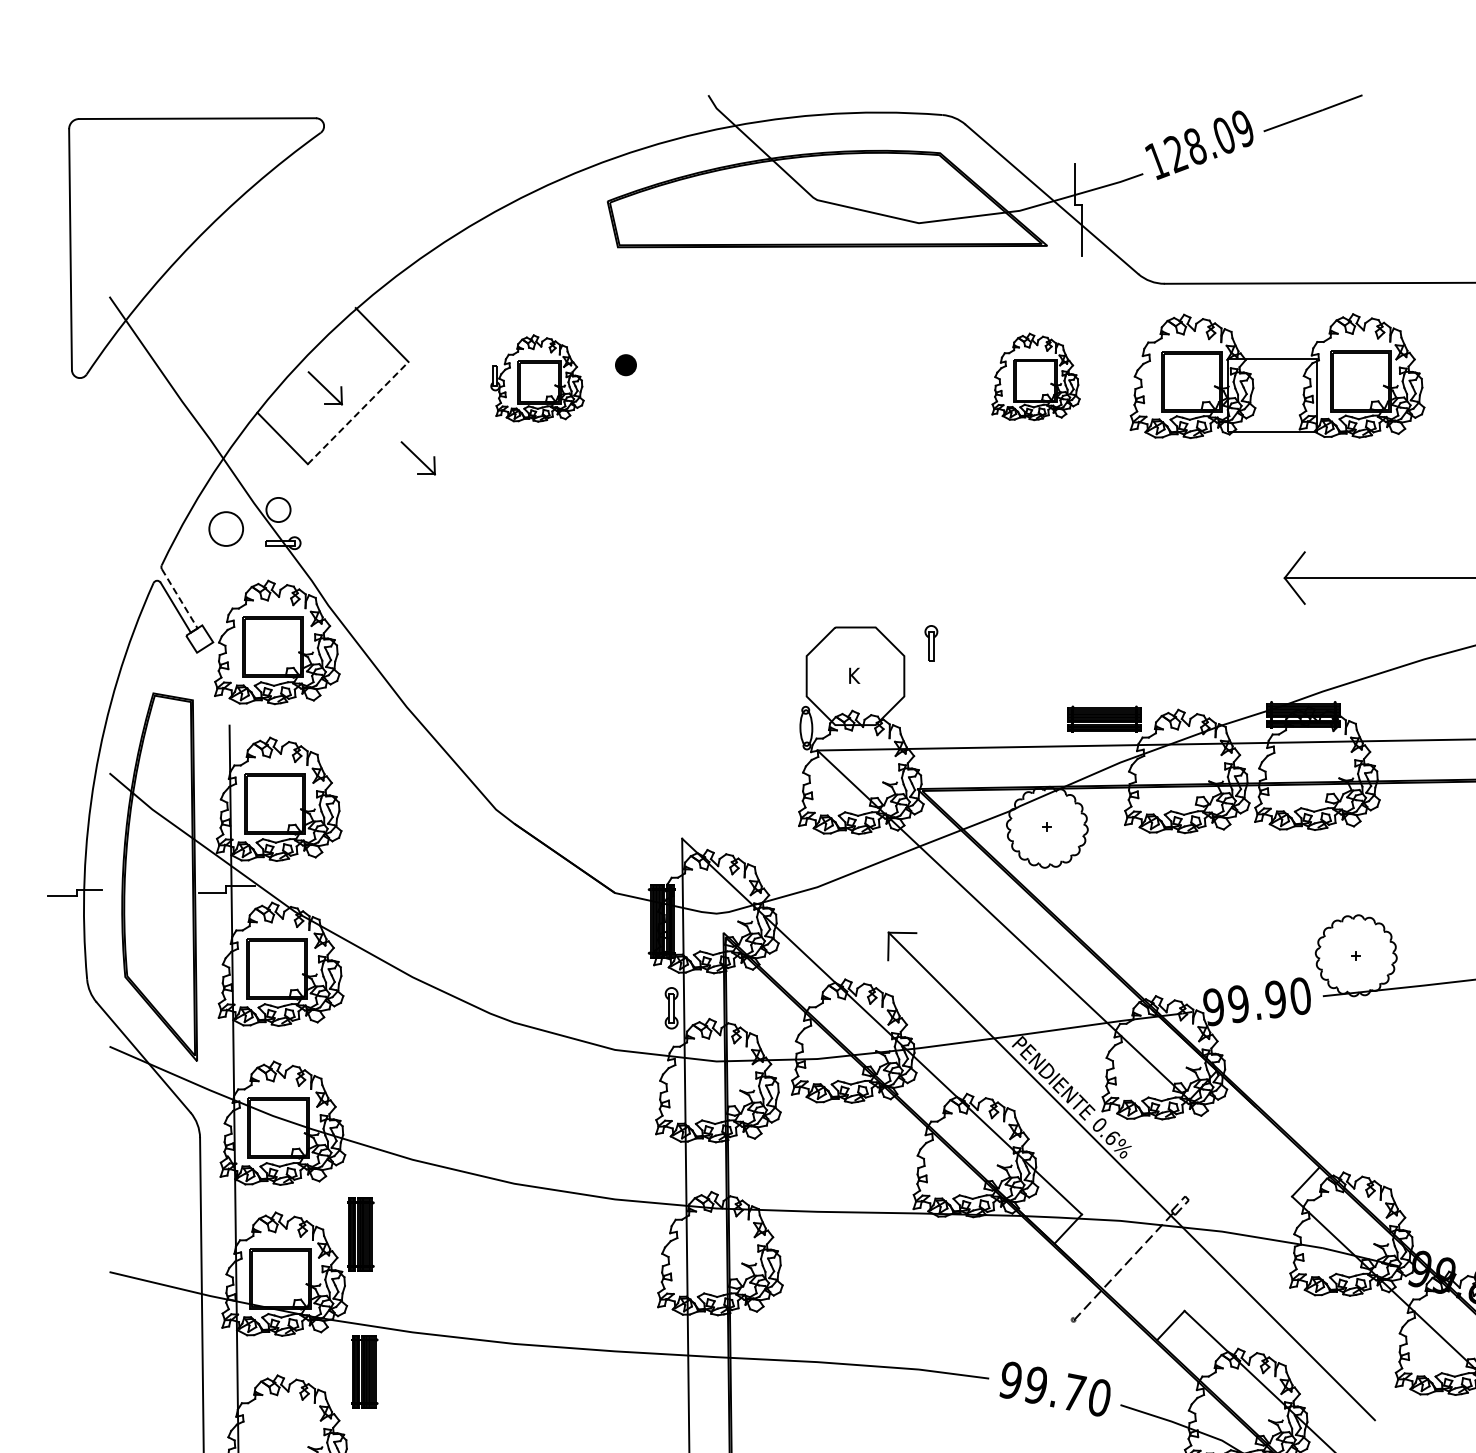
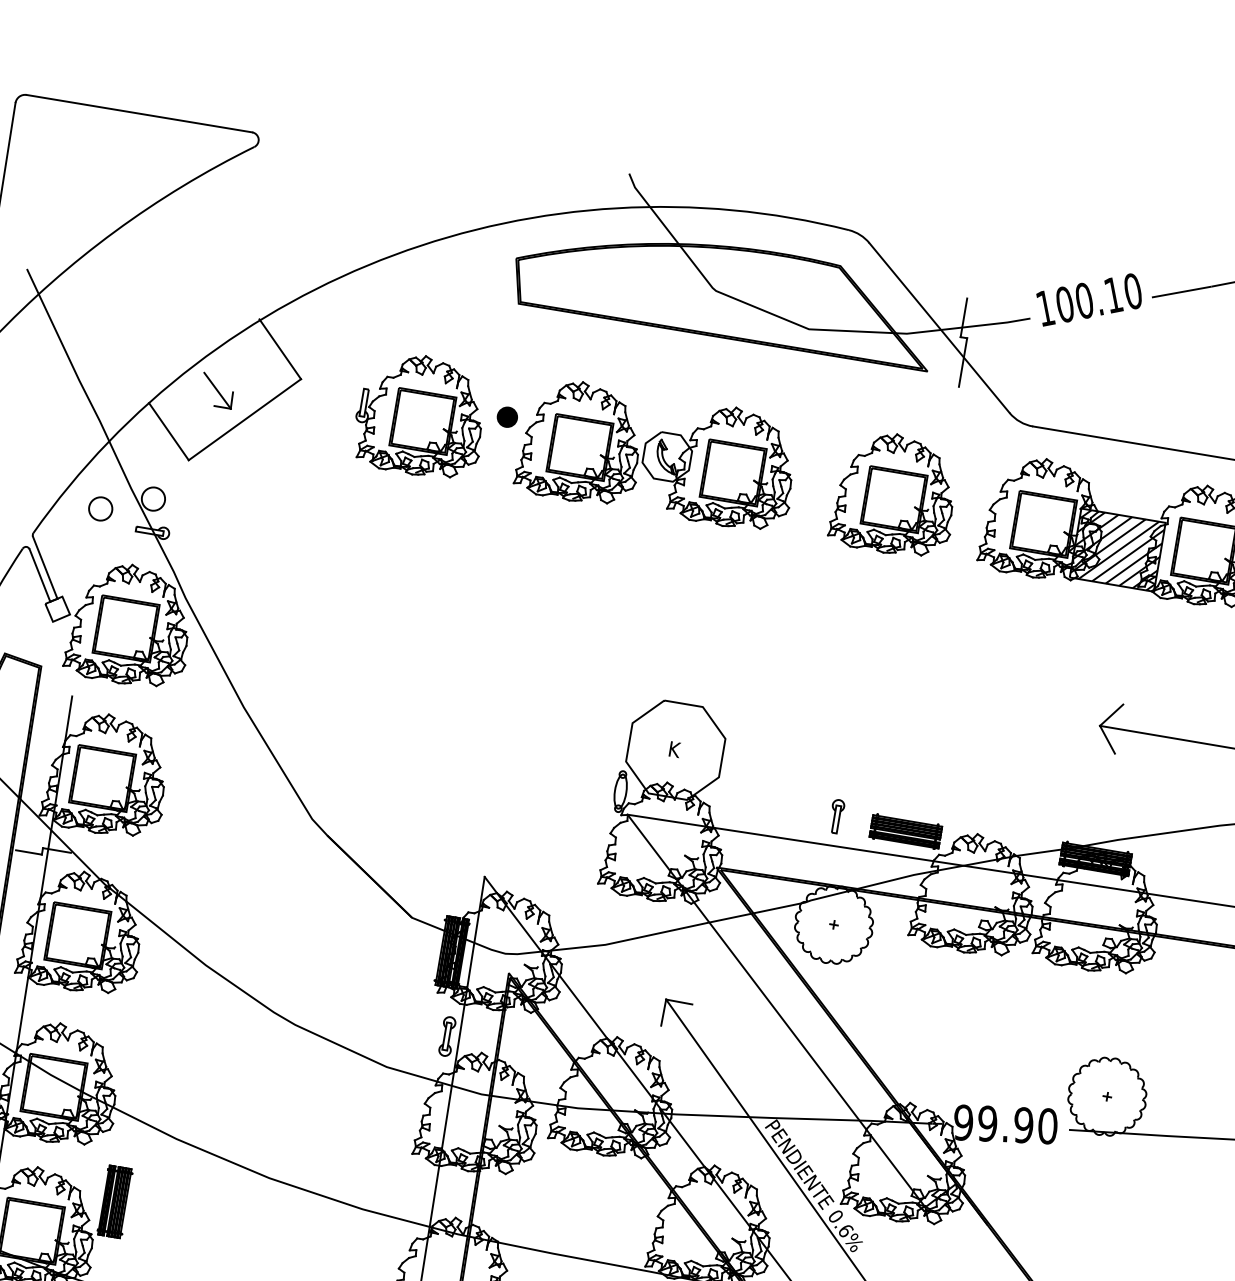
text: (1208, 141) -> (1097, 298), 128.09 -> 100.10
part: (1035, 376) -> (895, 493), size x1.43
part: (786, 377) -> (658, 454), added
part: (537, 378) -> (421, 415), size x1.43
hatch: (1272, 395) -> (1117, 550), added
line: (358, 413) -> (245, 420), dashed -> solid
part: (417, 458) -> (294, 472), removed
circle: (226, 529) -> (100, 509), size x0.71
line: (179, 598) -> (45, 567), dashed -> solid
part: (931, 643) -> (836, 816), moved

